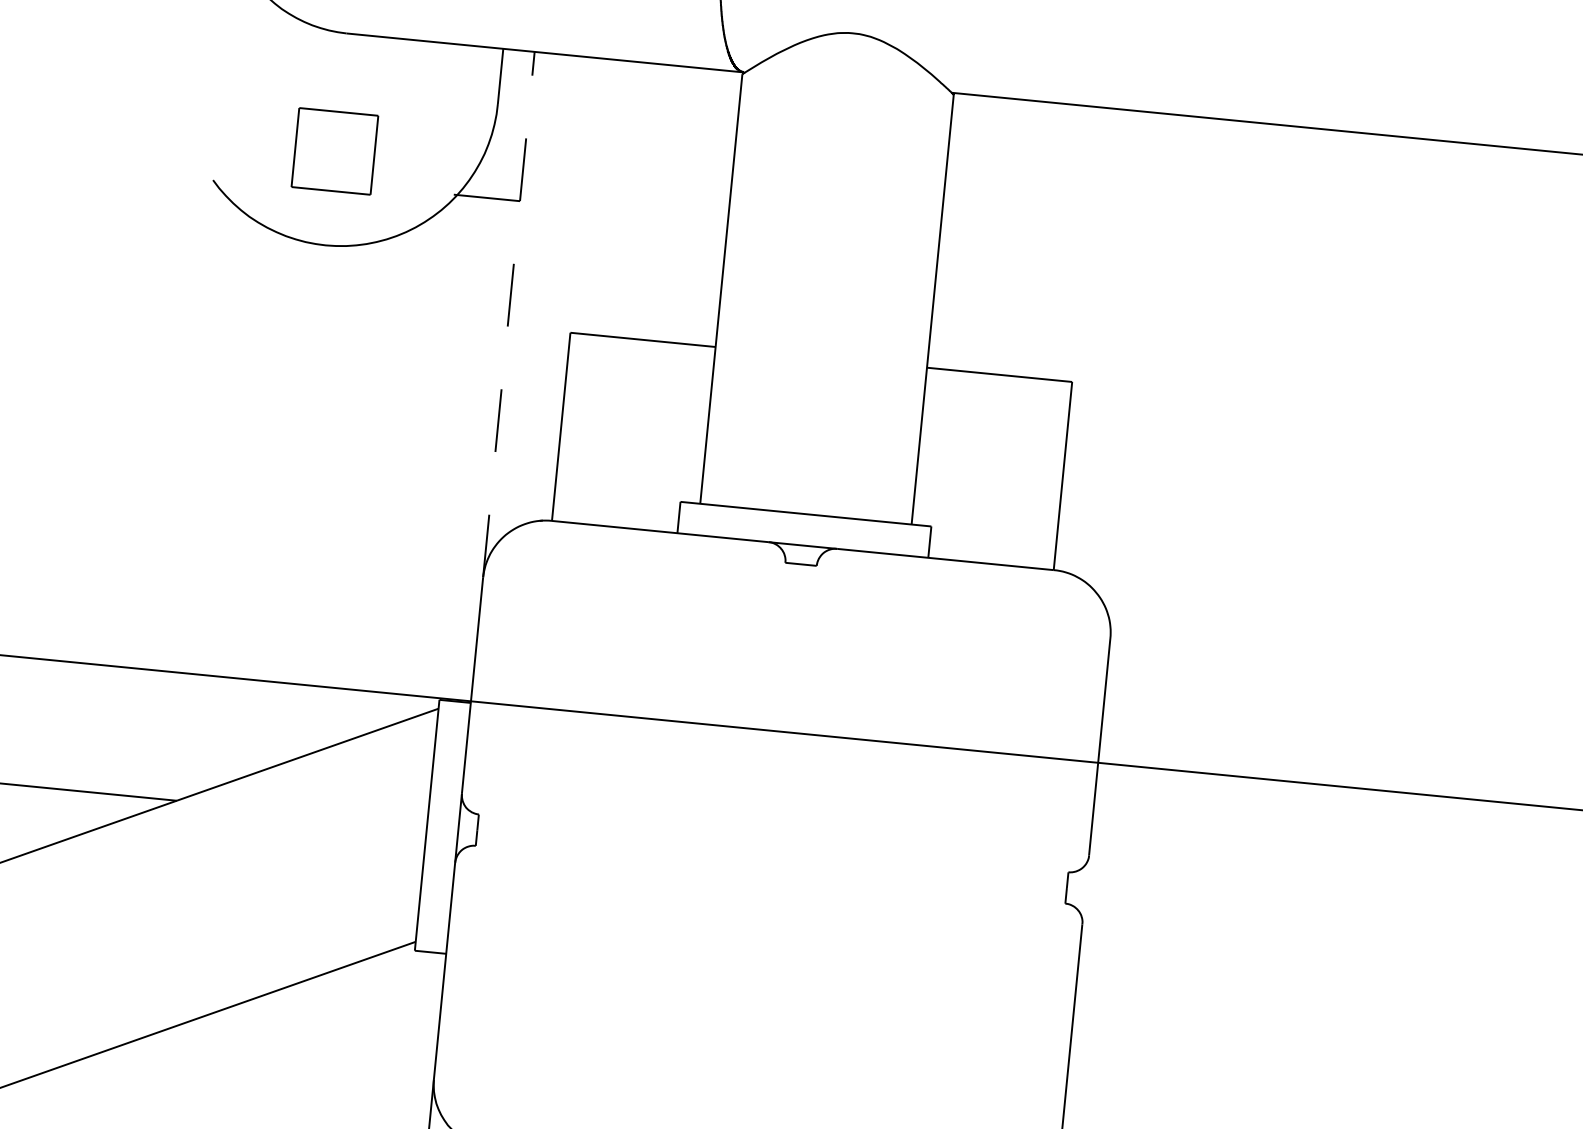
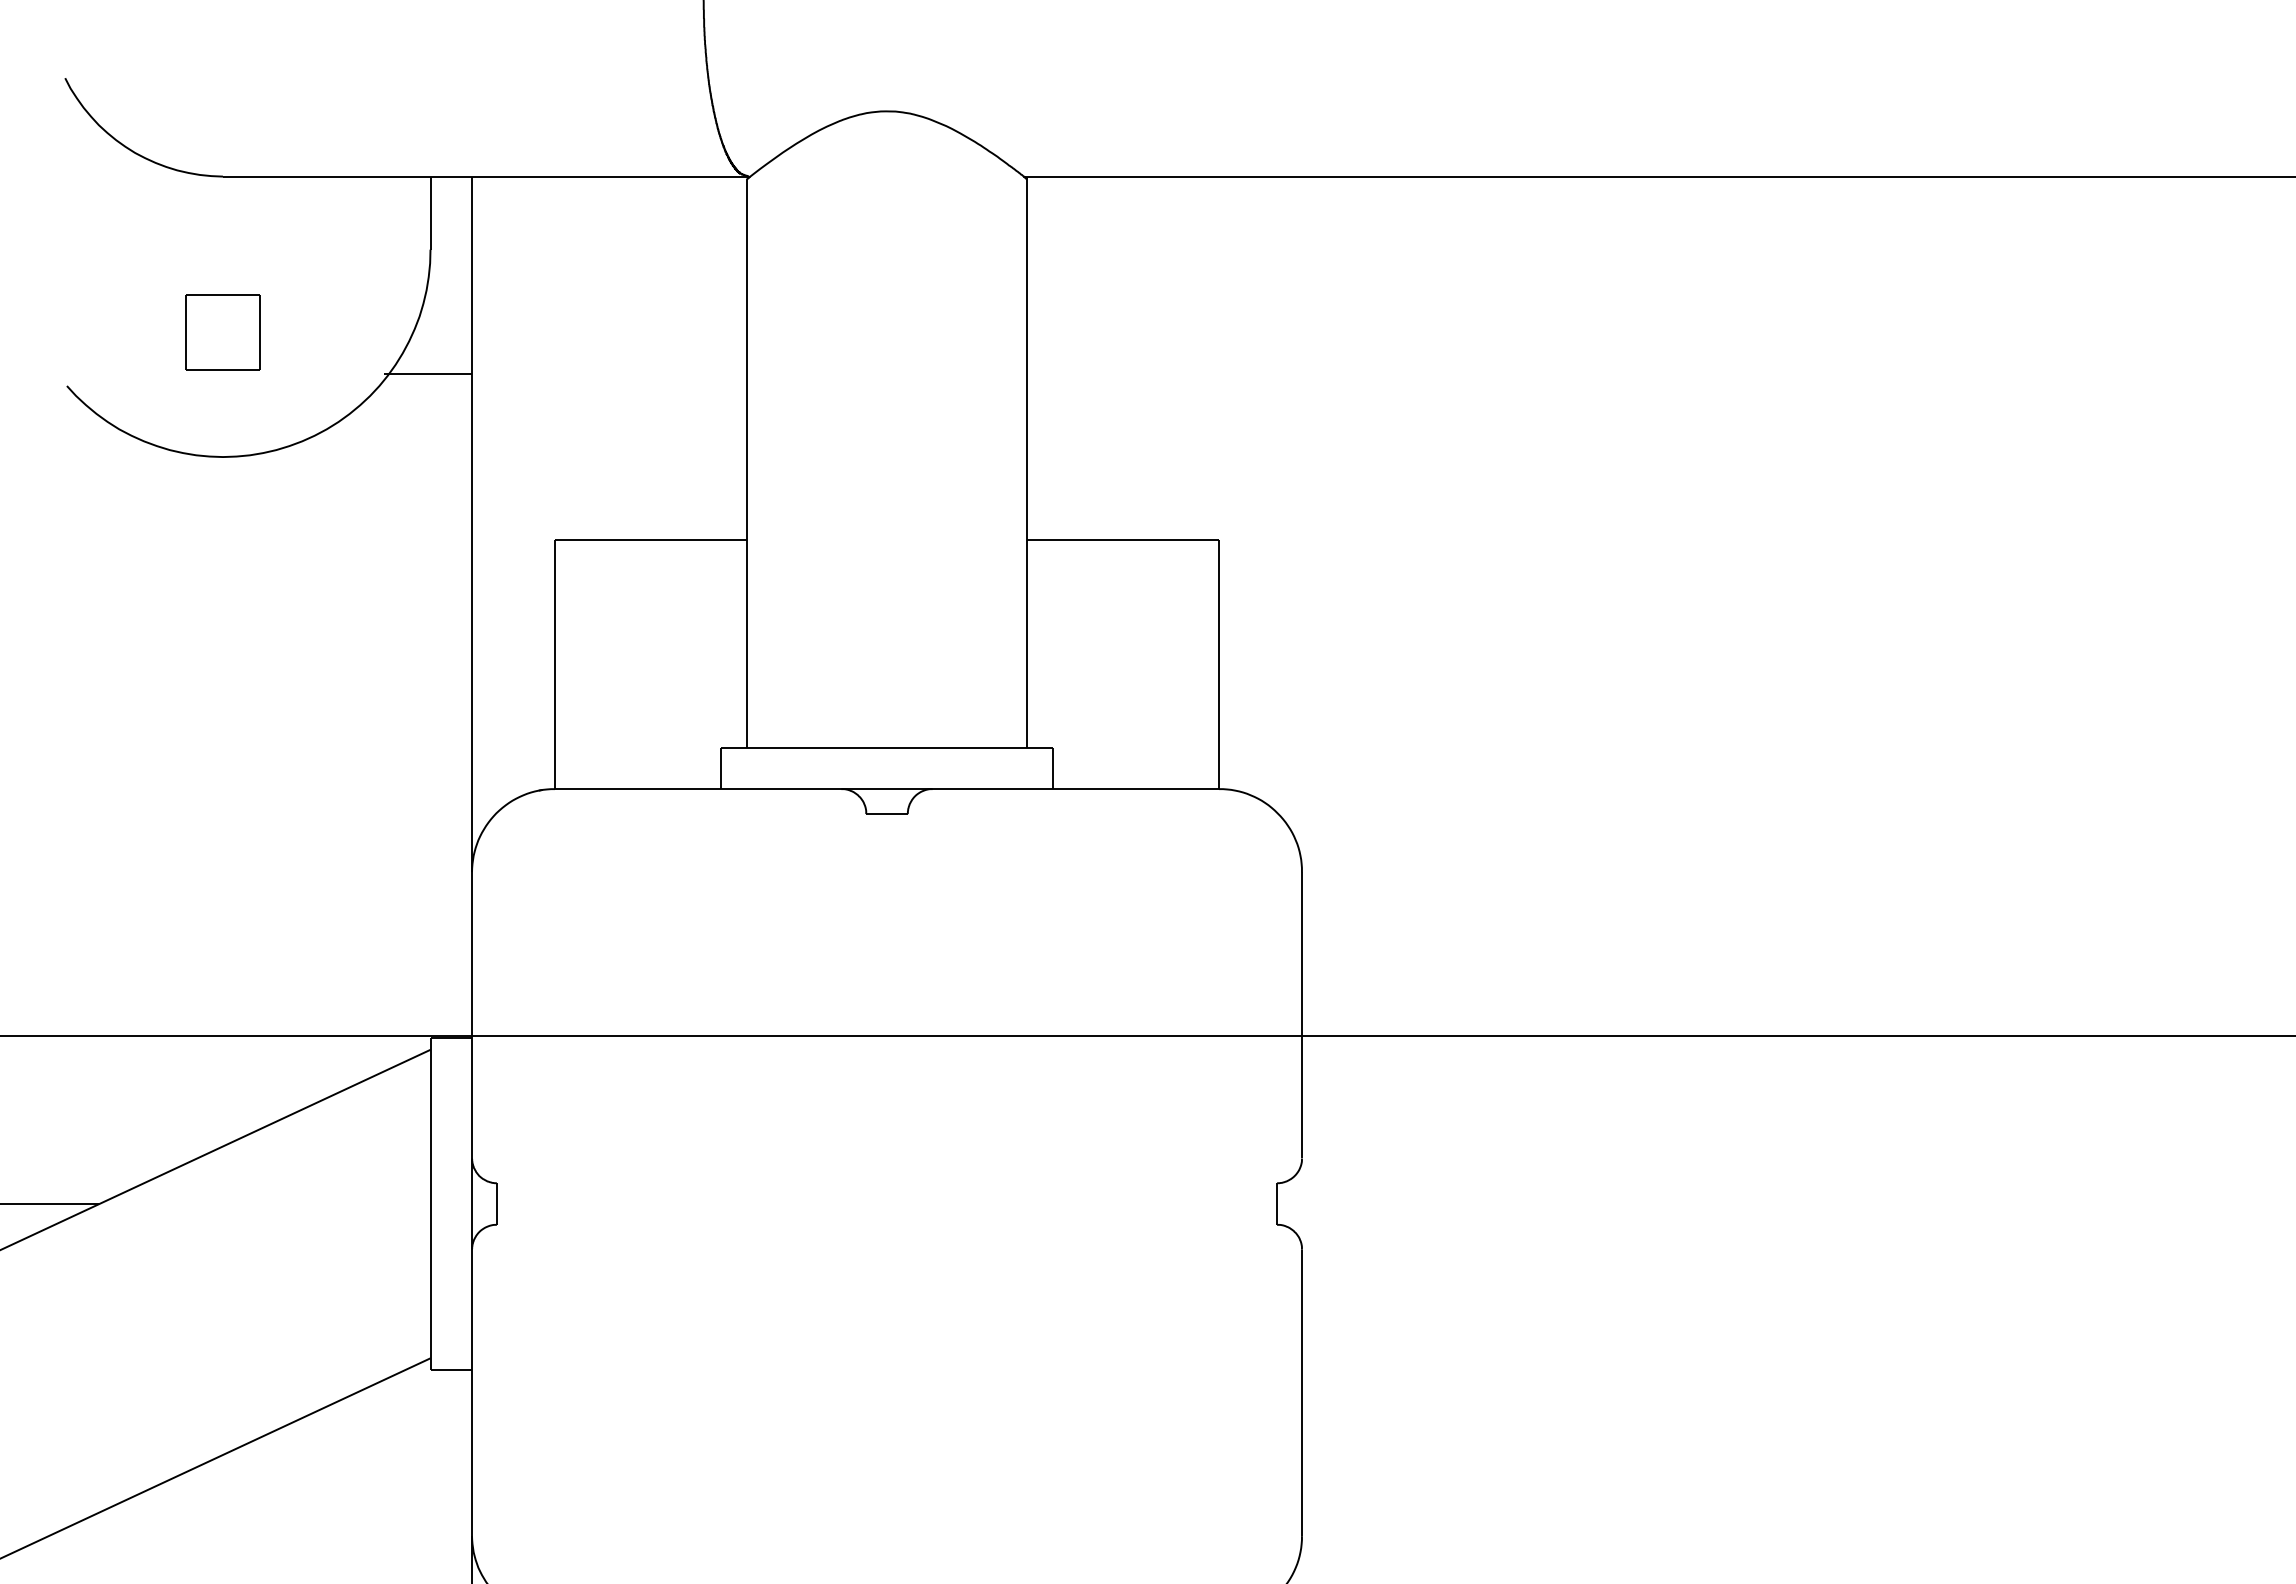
part: (334, 151) -> (222, 332), size x0.71
line: (508, 314) -> (471, 524), dashed -> solid

